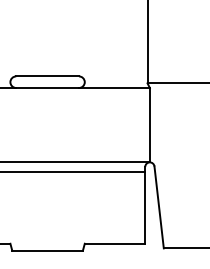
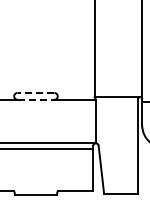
line: (46, 75) -> (35, 92), solid -> dashed
line: (48, 87) -> (36, 99), solid -> dashed

